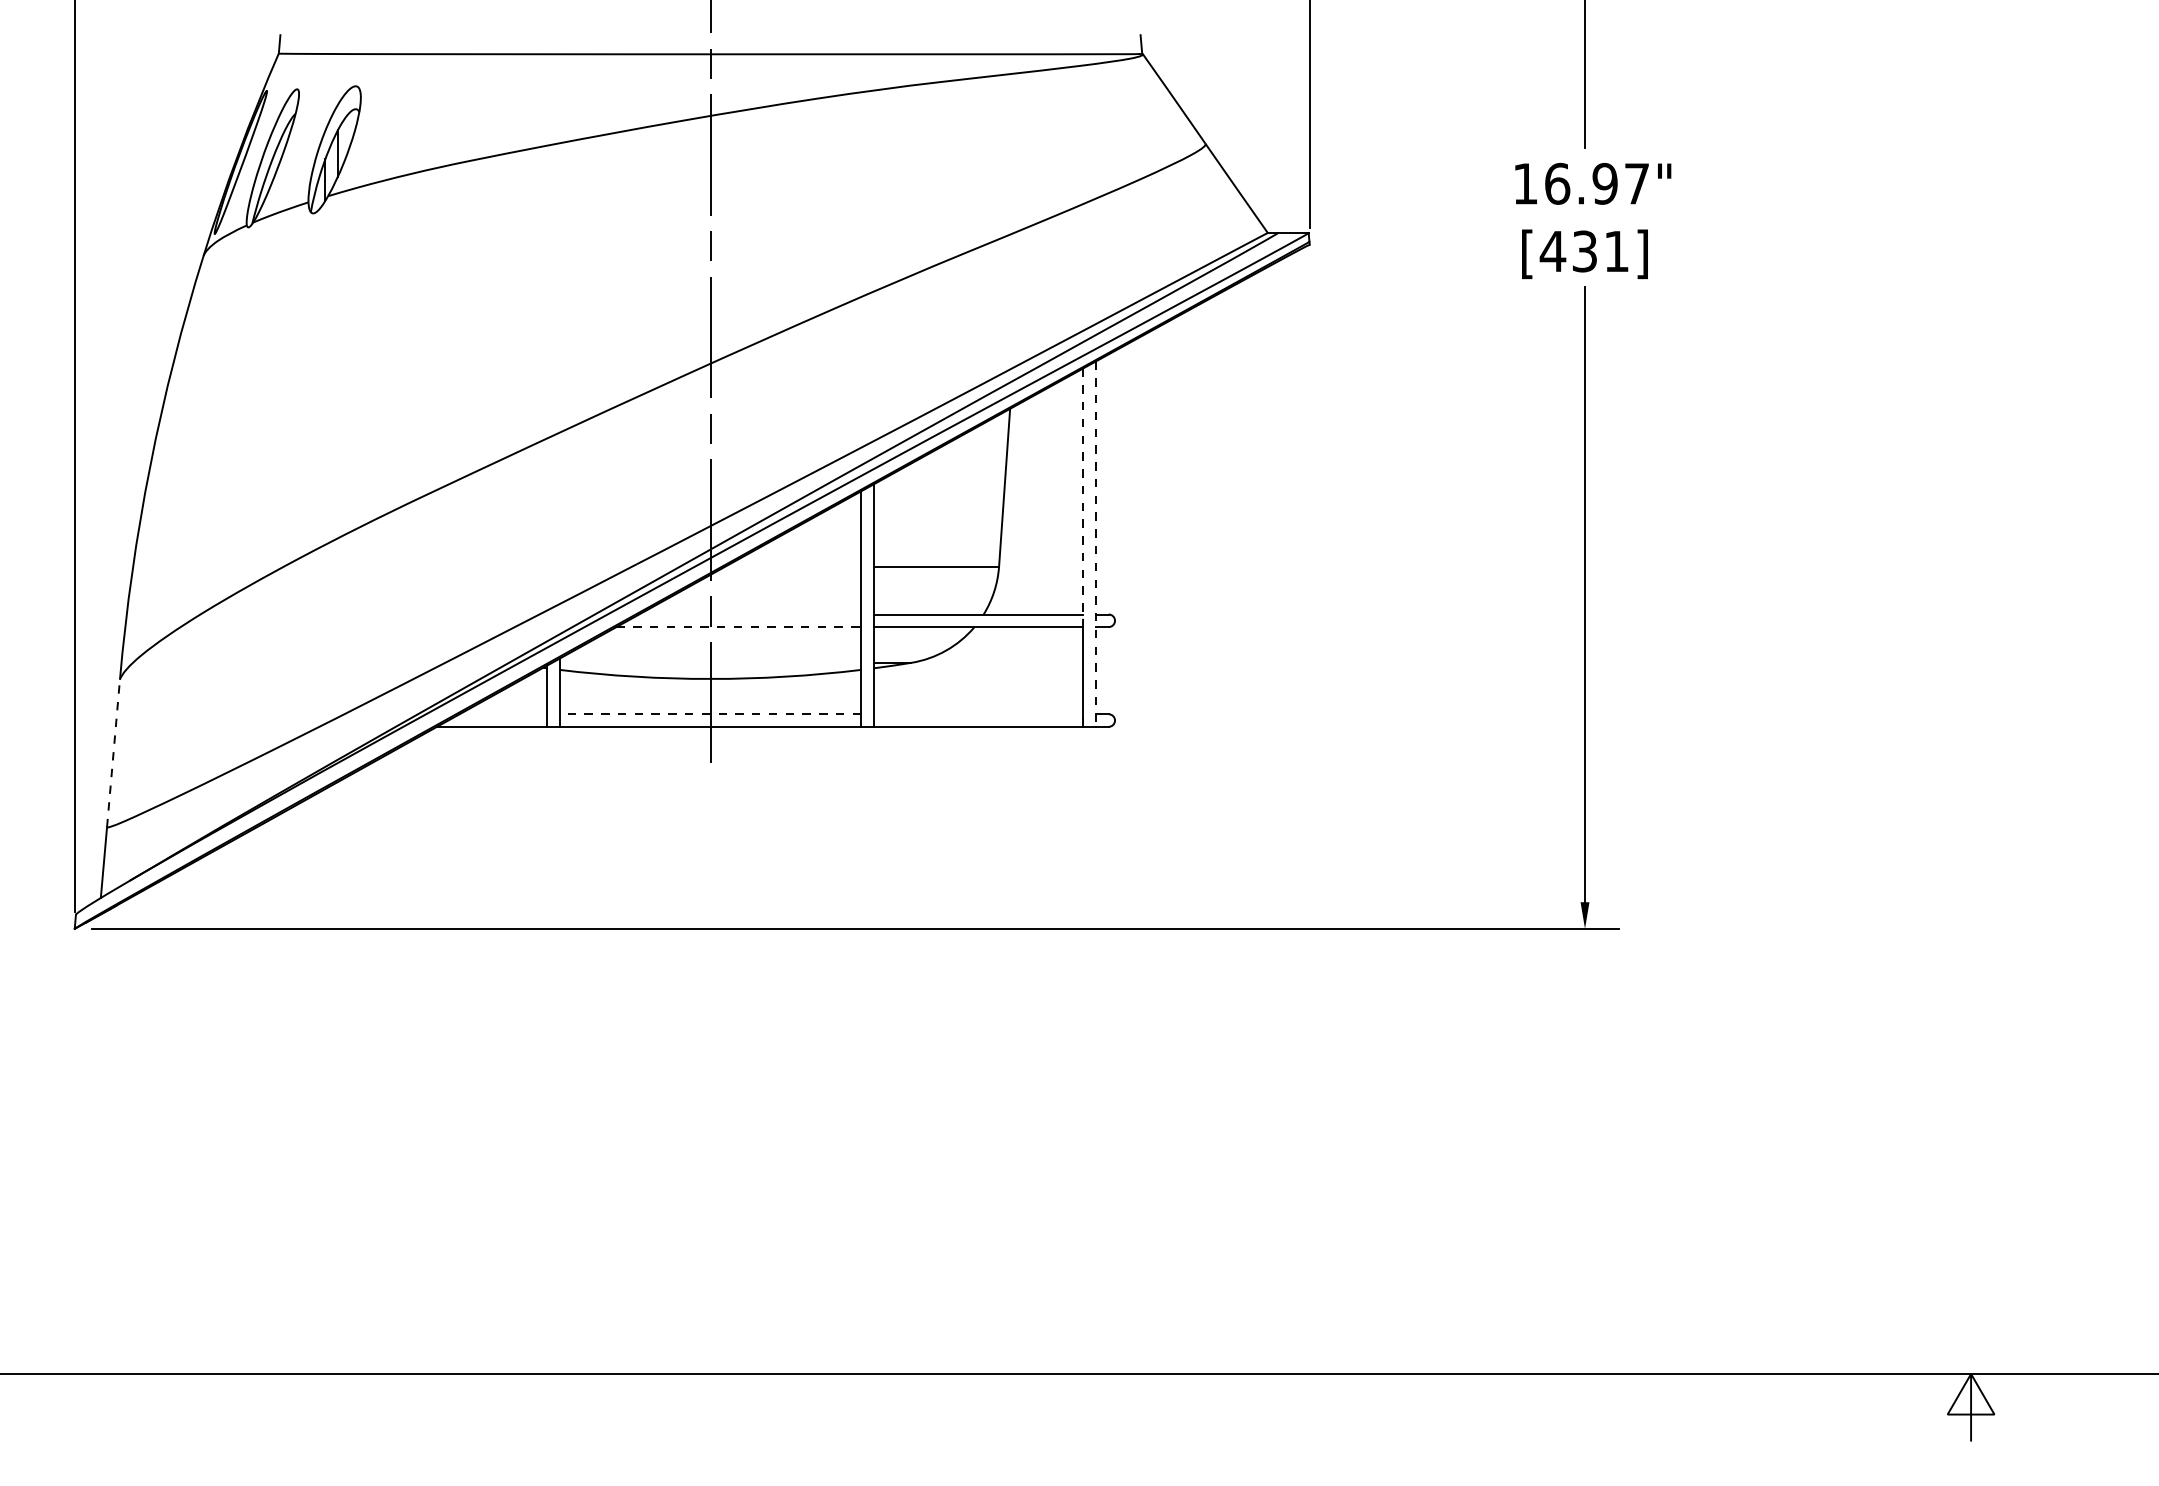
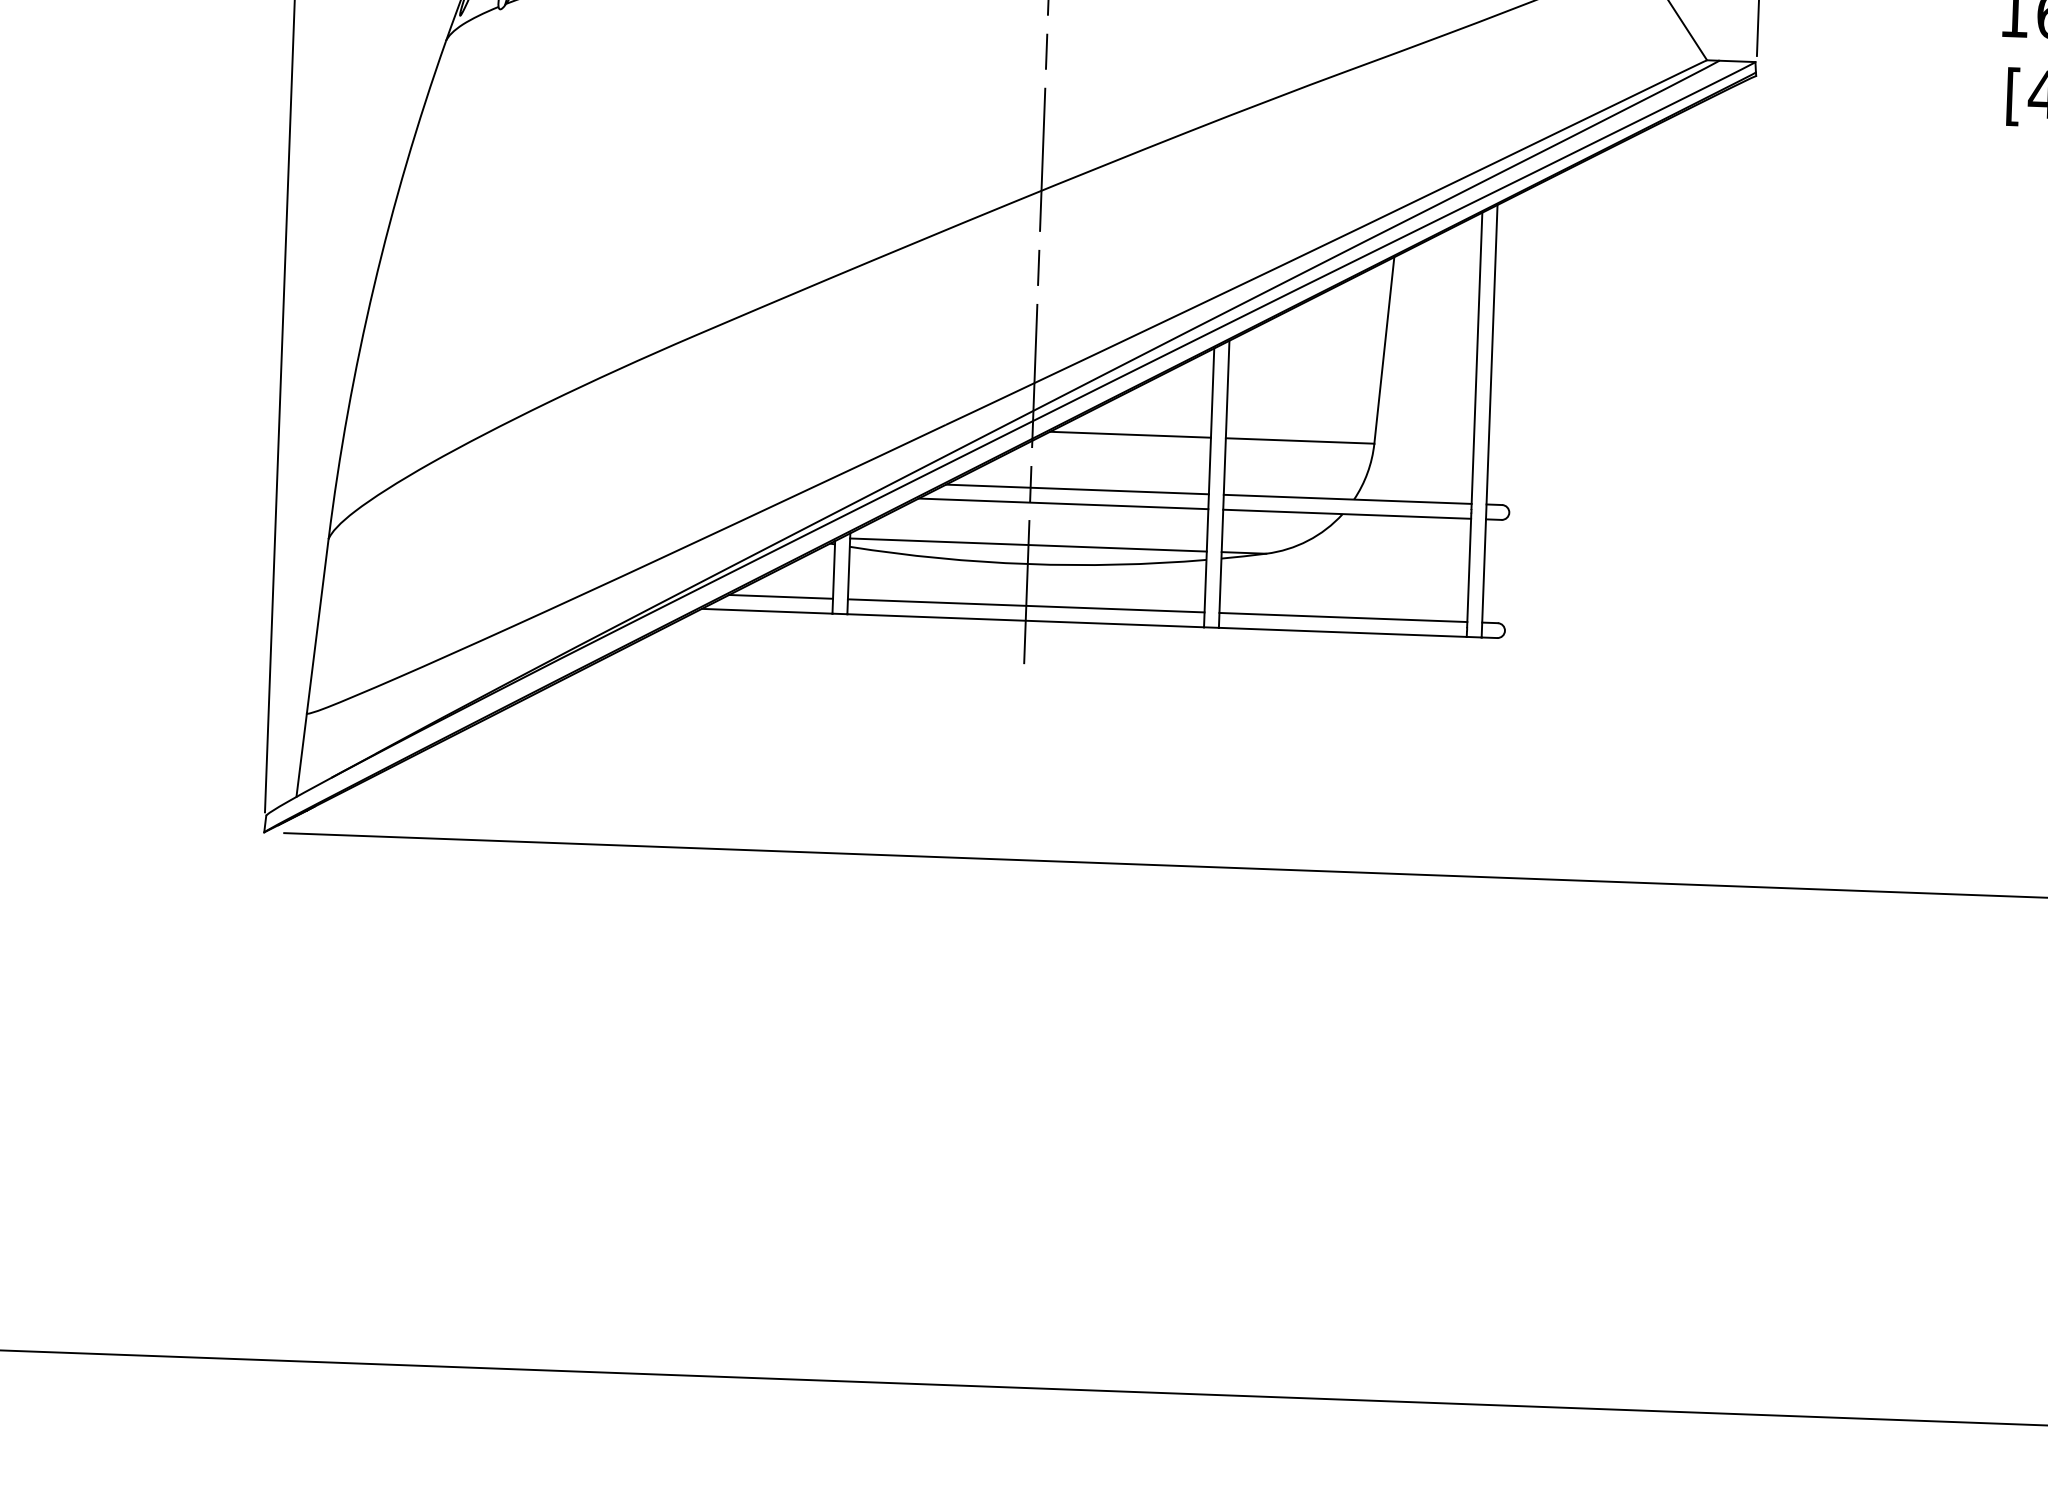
line: (1083, 494) -> (1477, 361), dashed -> solid
line: (1095, 544) -> (1489, 421), dashed -> solid
line: (793, 566) -> (1130, 434), added
line: (750, 614) -> (1077, 489), added
line: (739, 627) -> (1064, 504), dashed -> solid
line: (710, 662) -> (1028, 544), added
line: (503, 714) -> (781, 597), added
line: (710, 714) -> (1026, 606), dashed -> solid
line: (978, 714) -> (1343, 617), added
line: (113, 752) -> (317, 625), dashed -> solid

